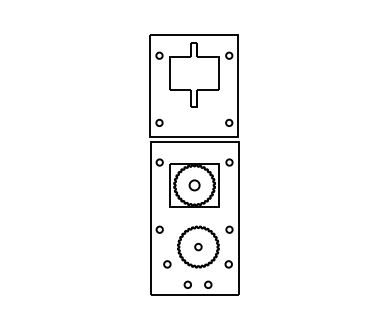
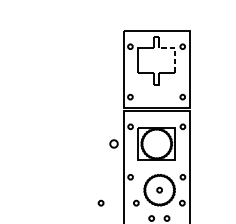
line: (218, 62) -> (174, 51), solid -> dashed
circle: (194, 185) -> (113, 144), moved
circle: (120, 264) -> (101, 203), added

